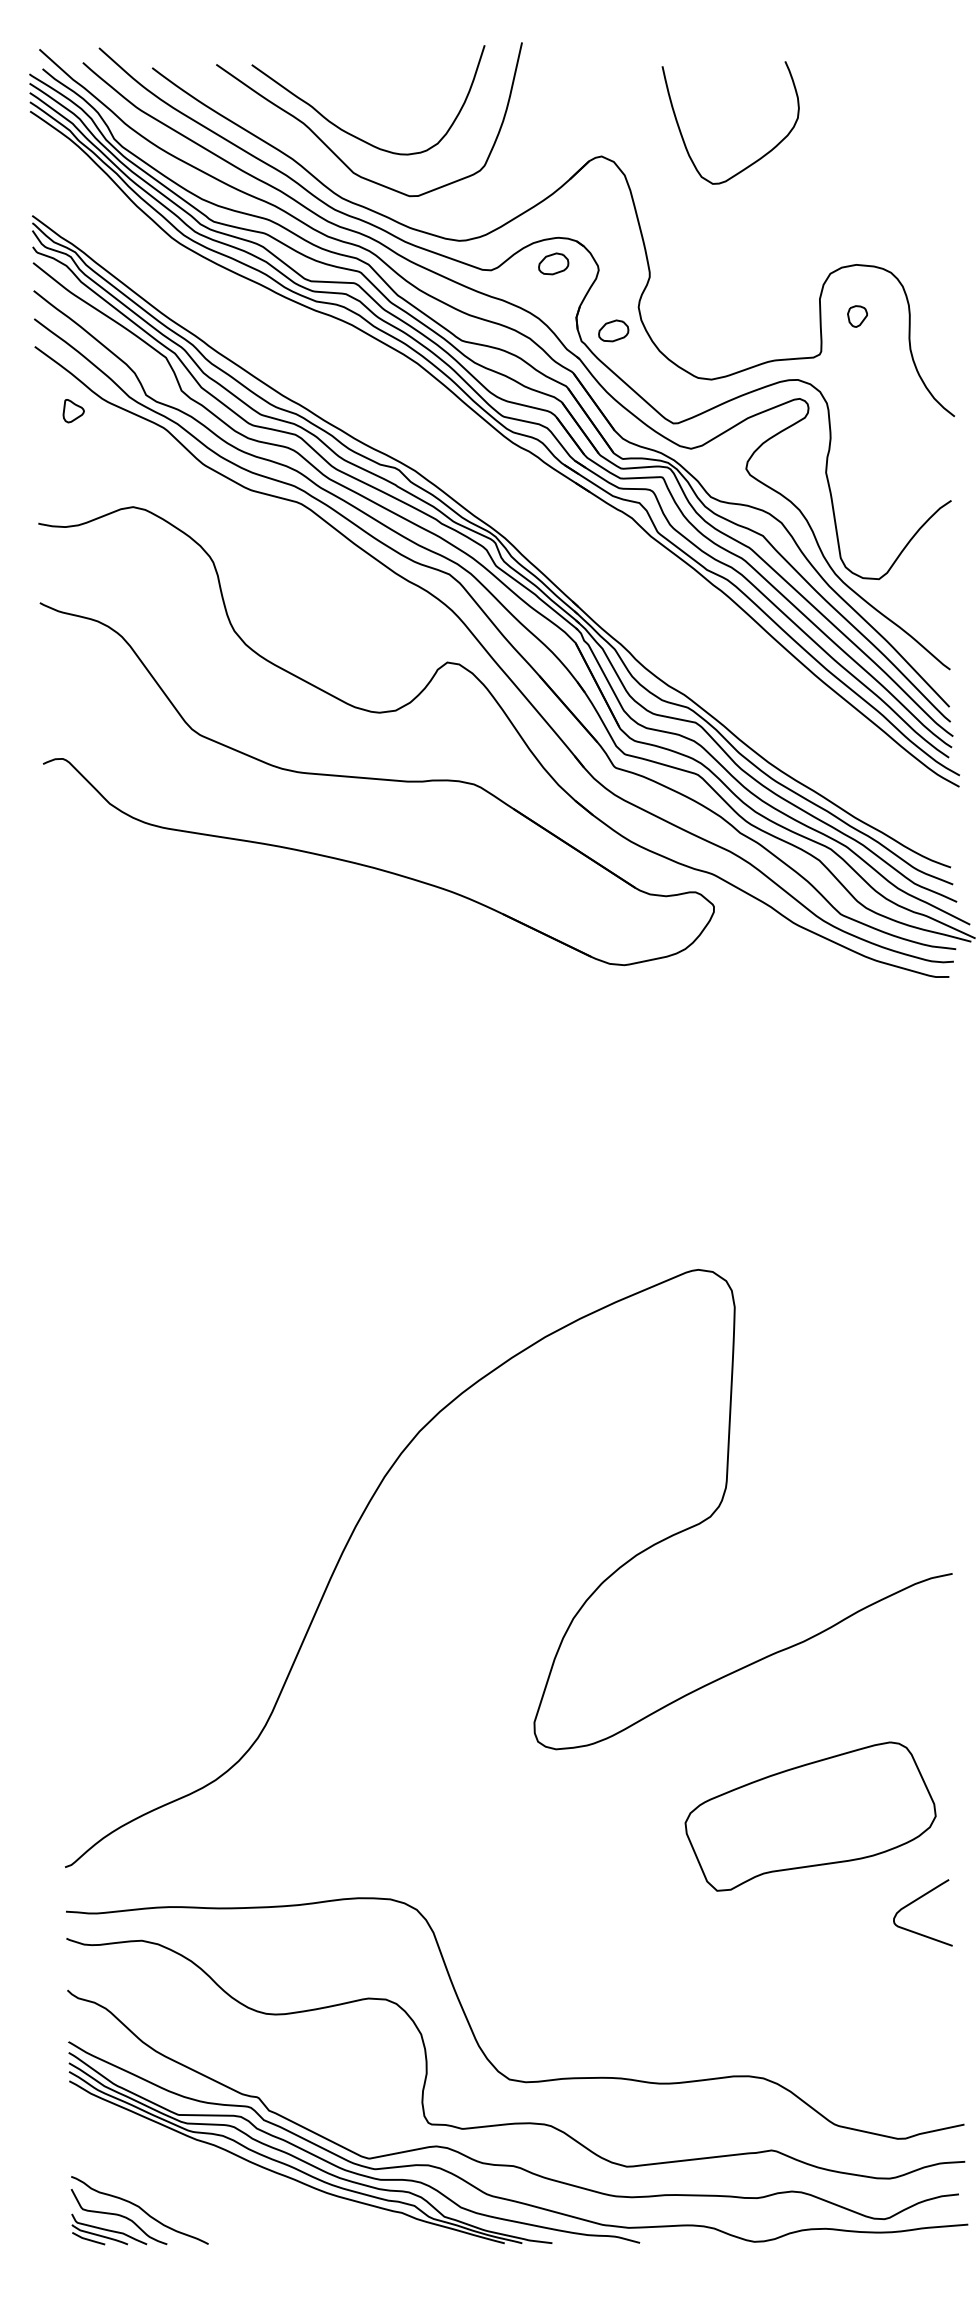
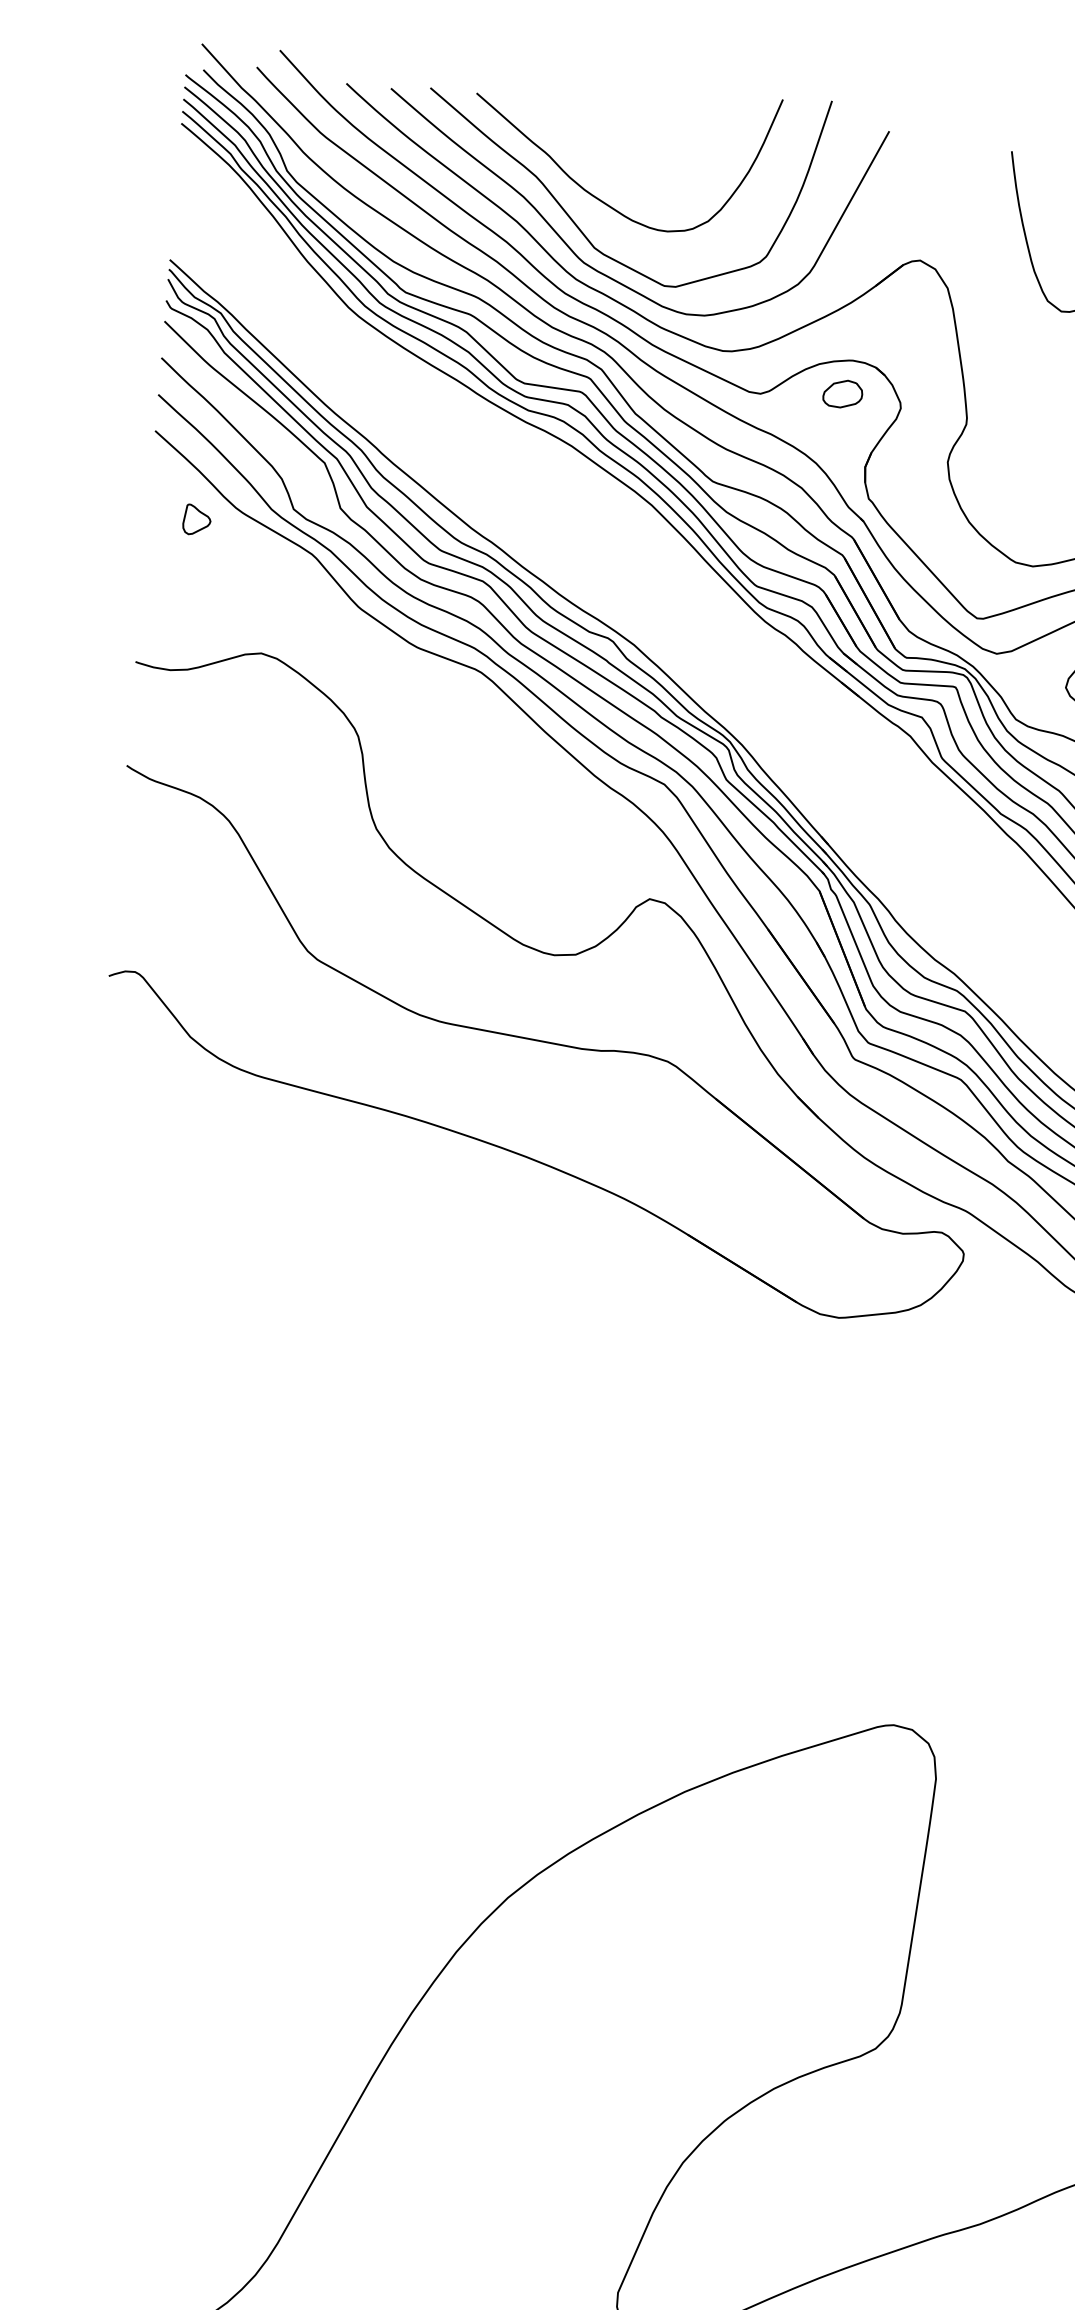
curve: (352, 186) -> (591, 265), added
part: (613, 330) -> (911, 488), removed

